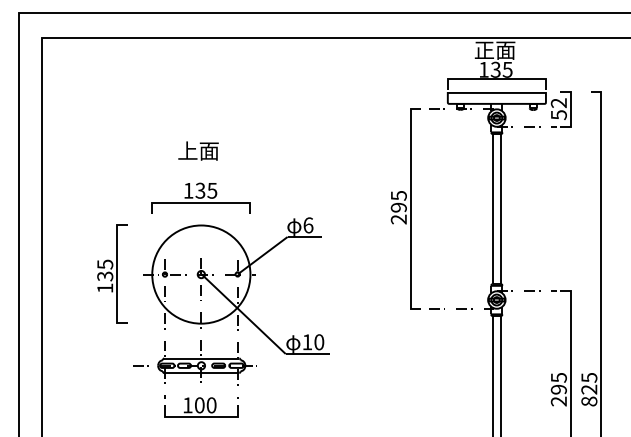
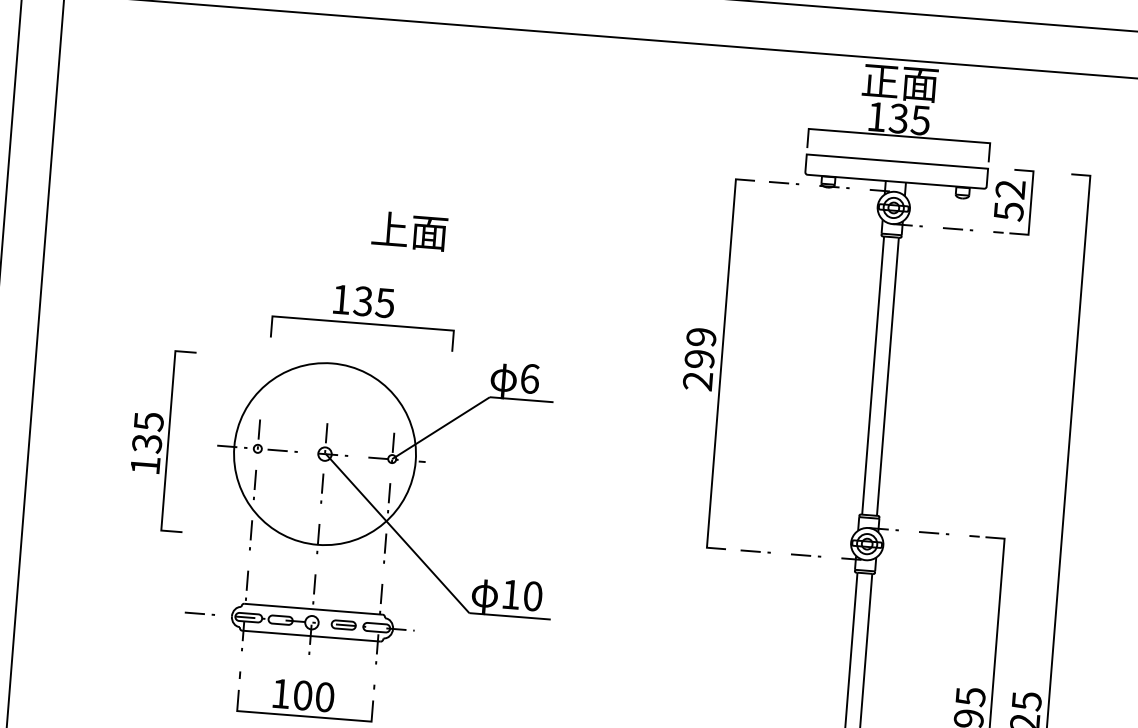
text: (198, 150) -> (409, 230), moved
text: (398, 195) -> (700, 336), 295 -> 299
part: (200, 197) -> (362, 313), moved

